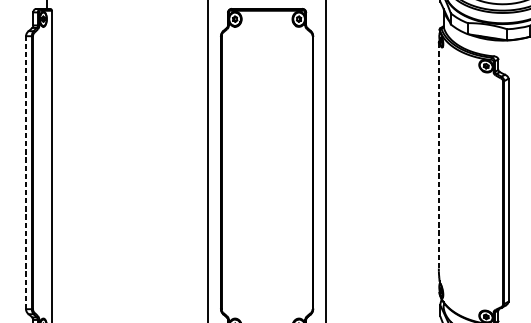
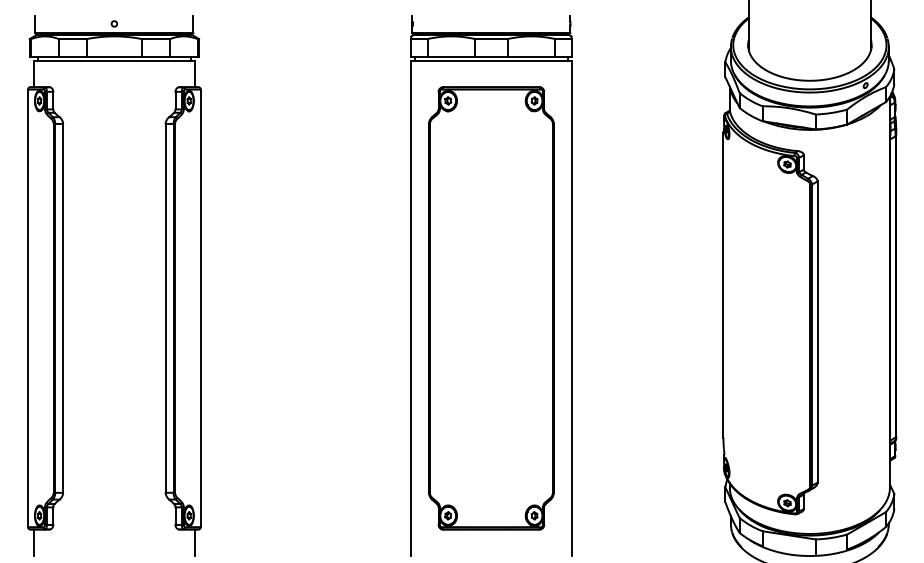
line: (438, 156) -> (723, 286), dashed -> solid
line: (25, 172) -> (165, 307), dashed -> solid

